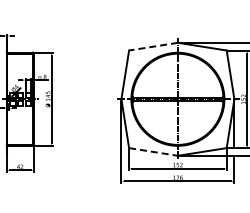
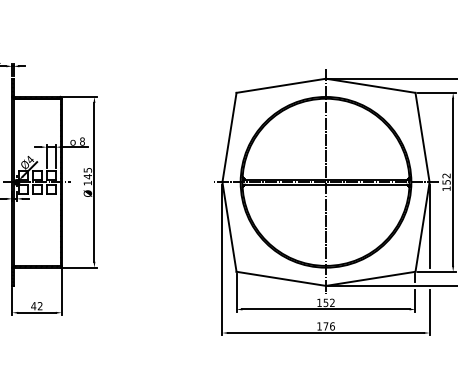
line: (153, 46) -> (281, 85), dashed -> solid
line: (153, 151) -> (281, 278), dashed -> solid

